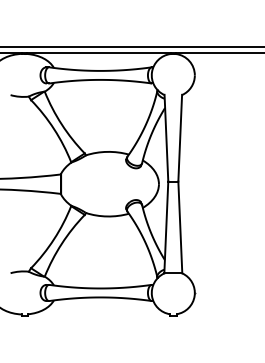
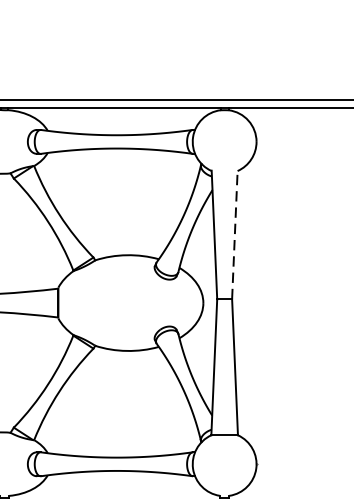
line: (180, 137) -> (235, 233), solid -> dashed

